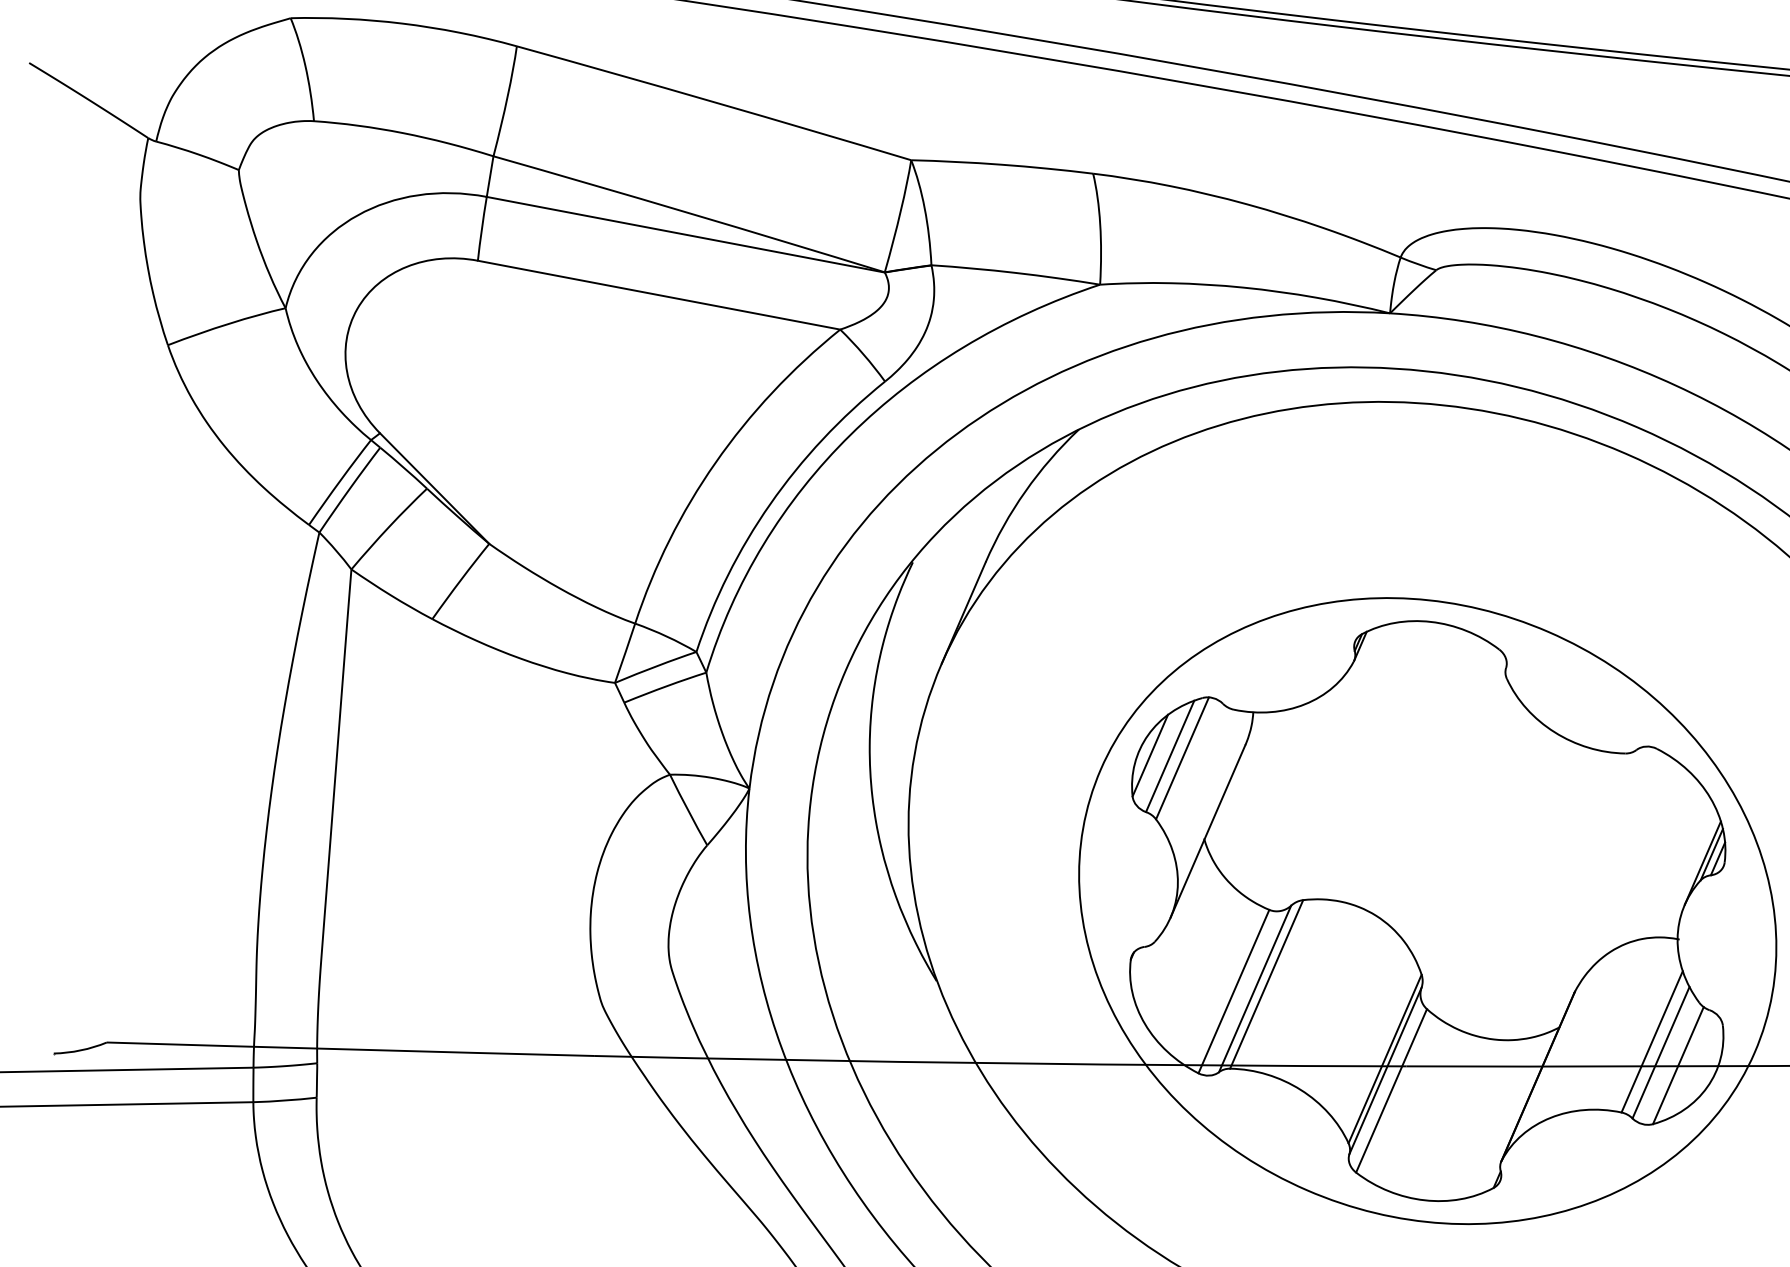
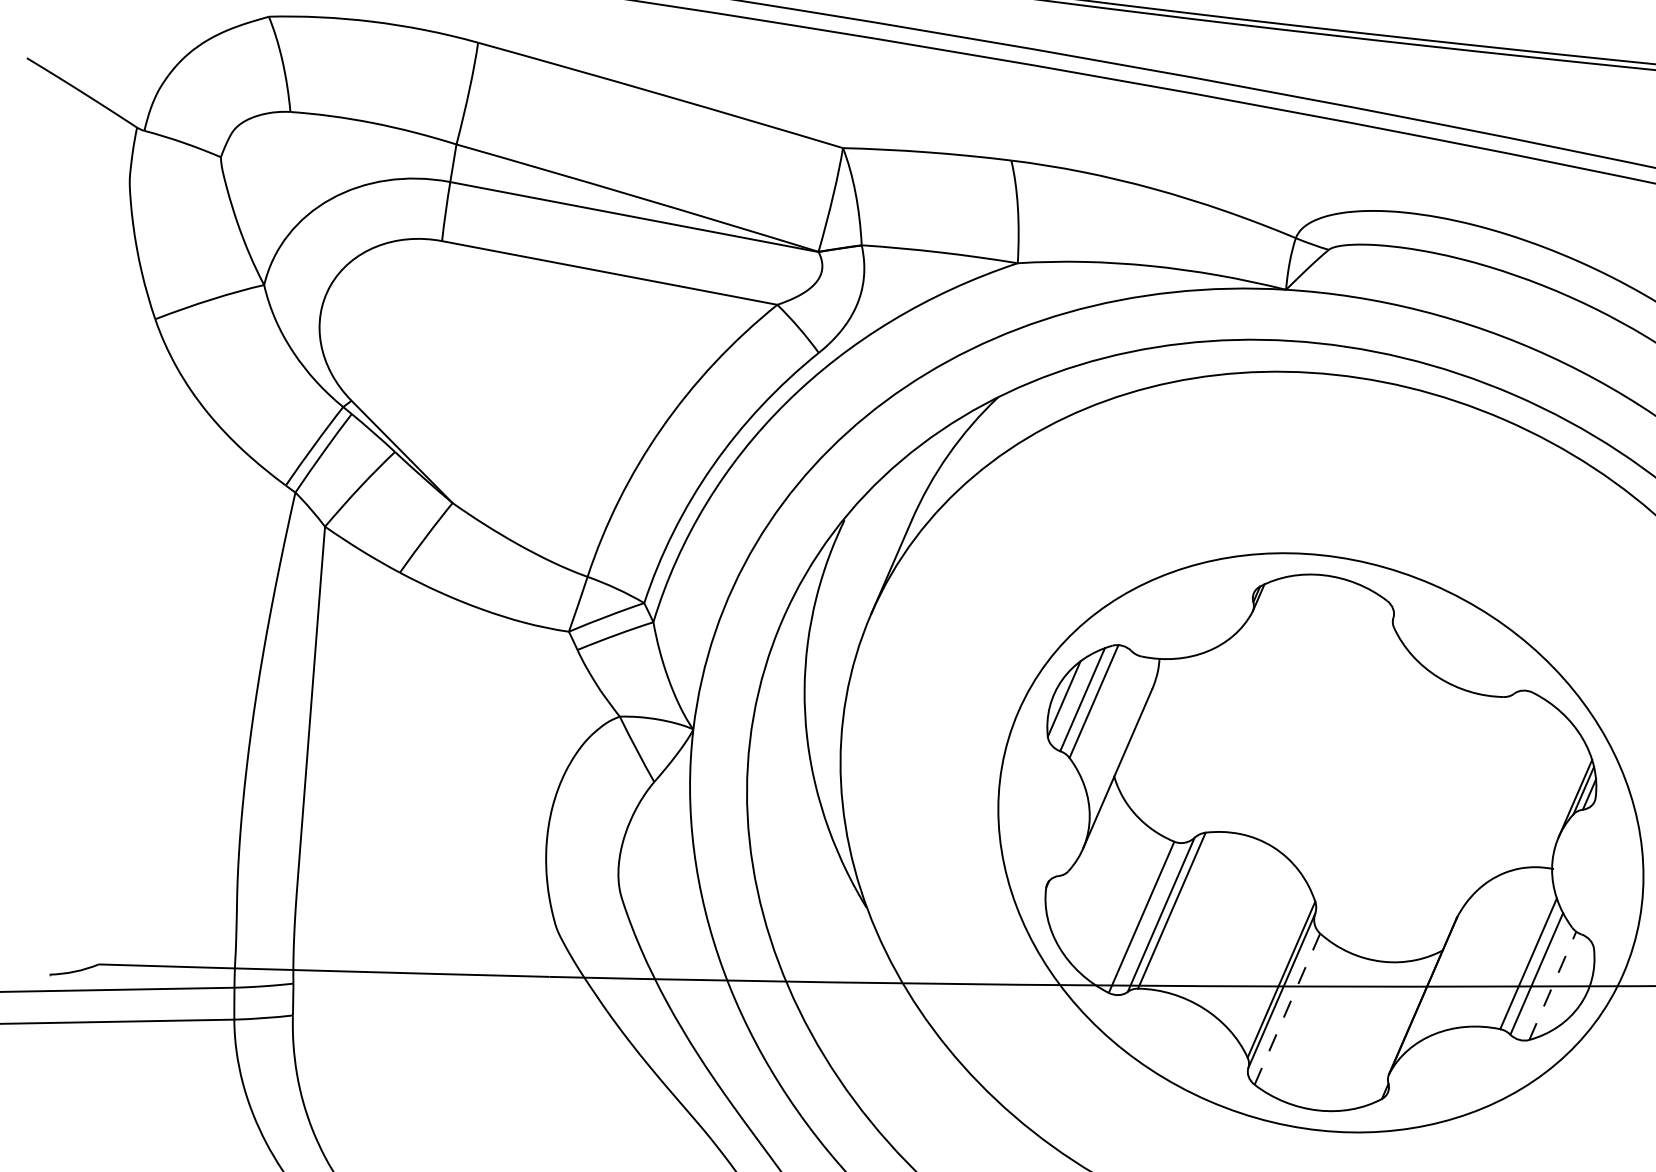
line: (1679, 1065) -> (1553, 985), solid -> dashed
line: (1391, 1090) -> (1287, 1008), solid -> dashed

